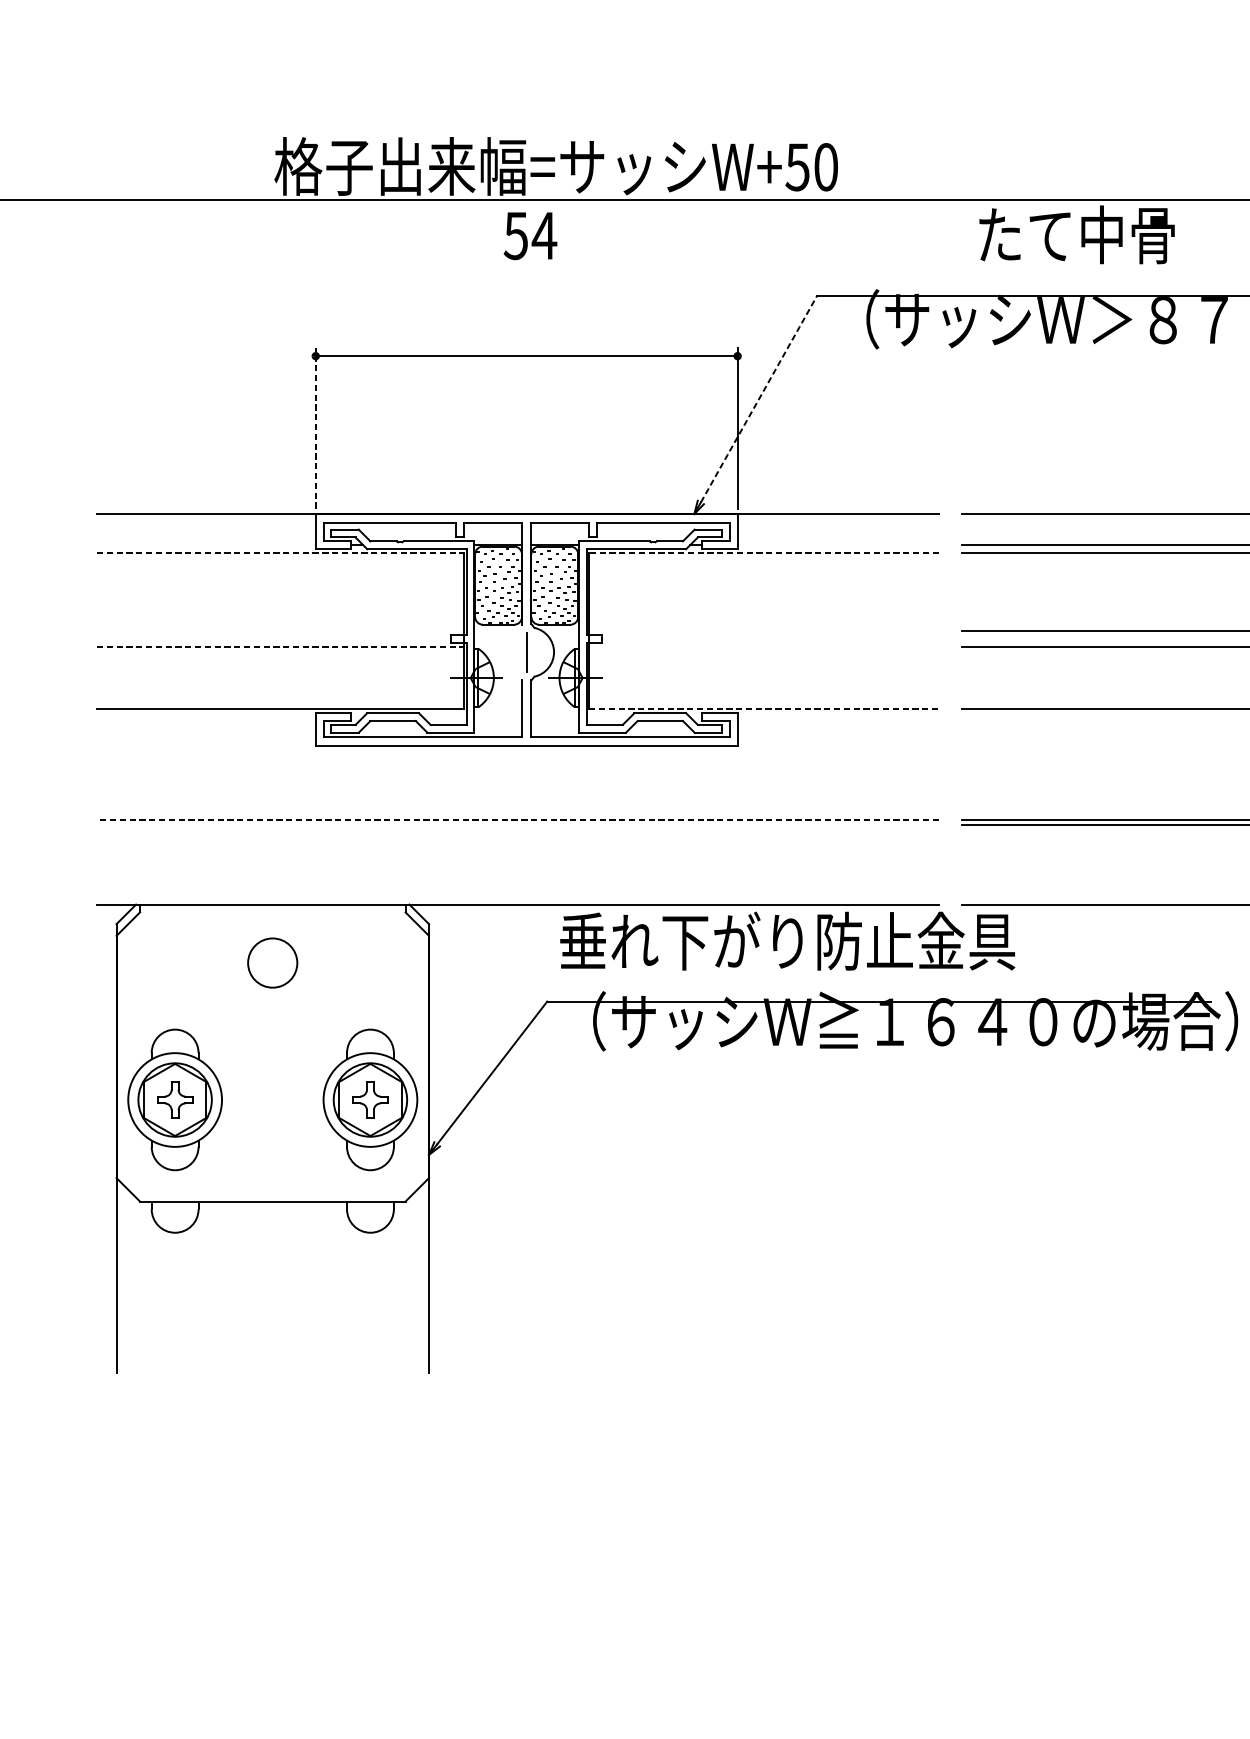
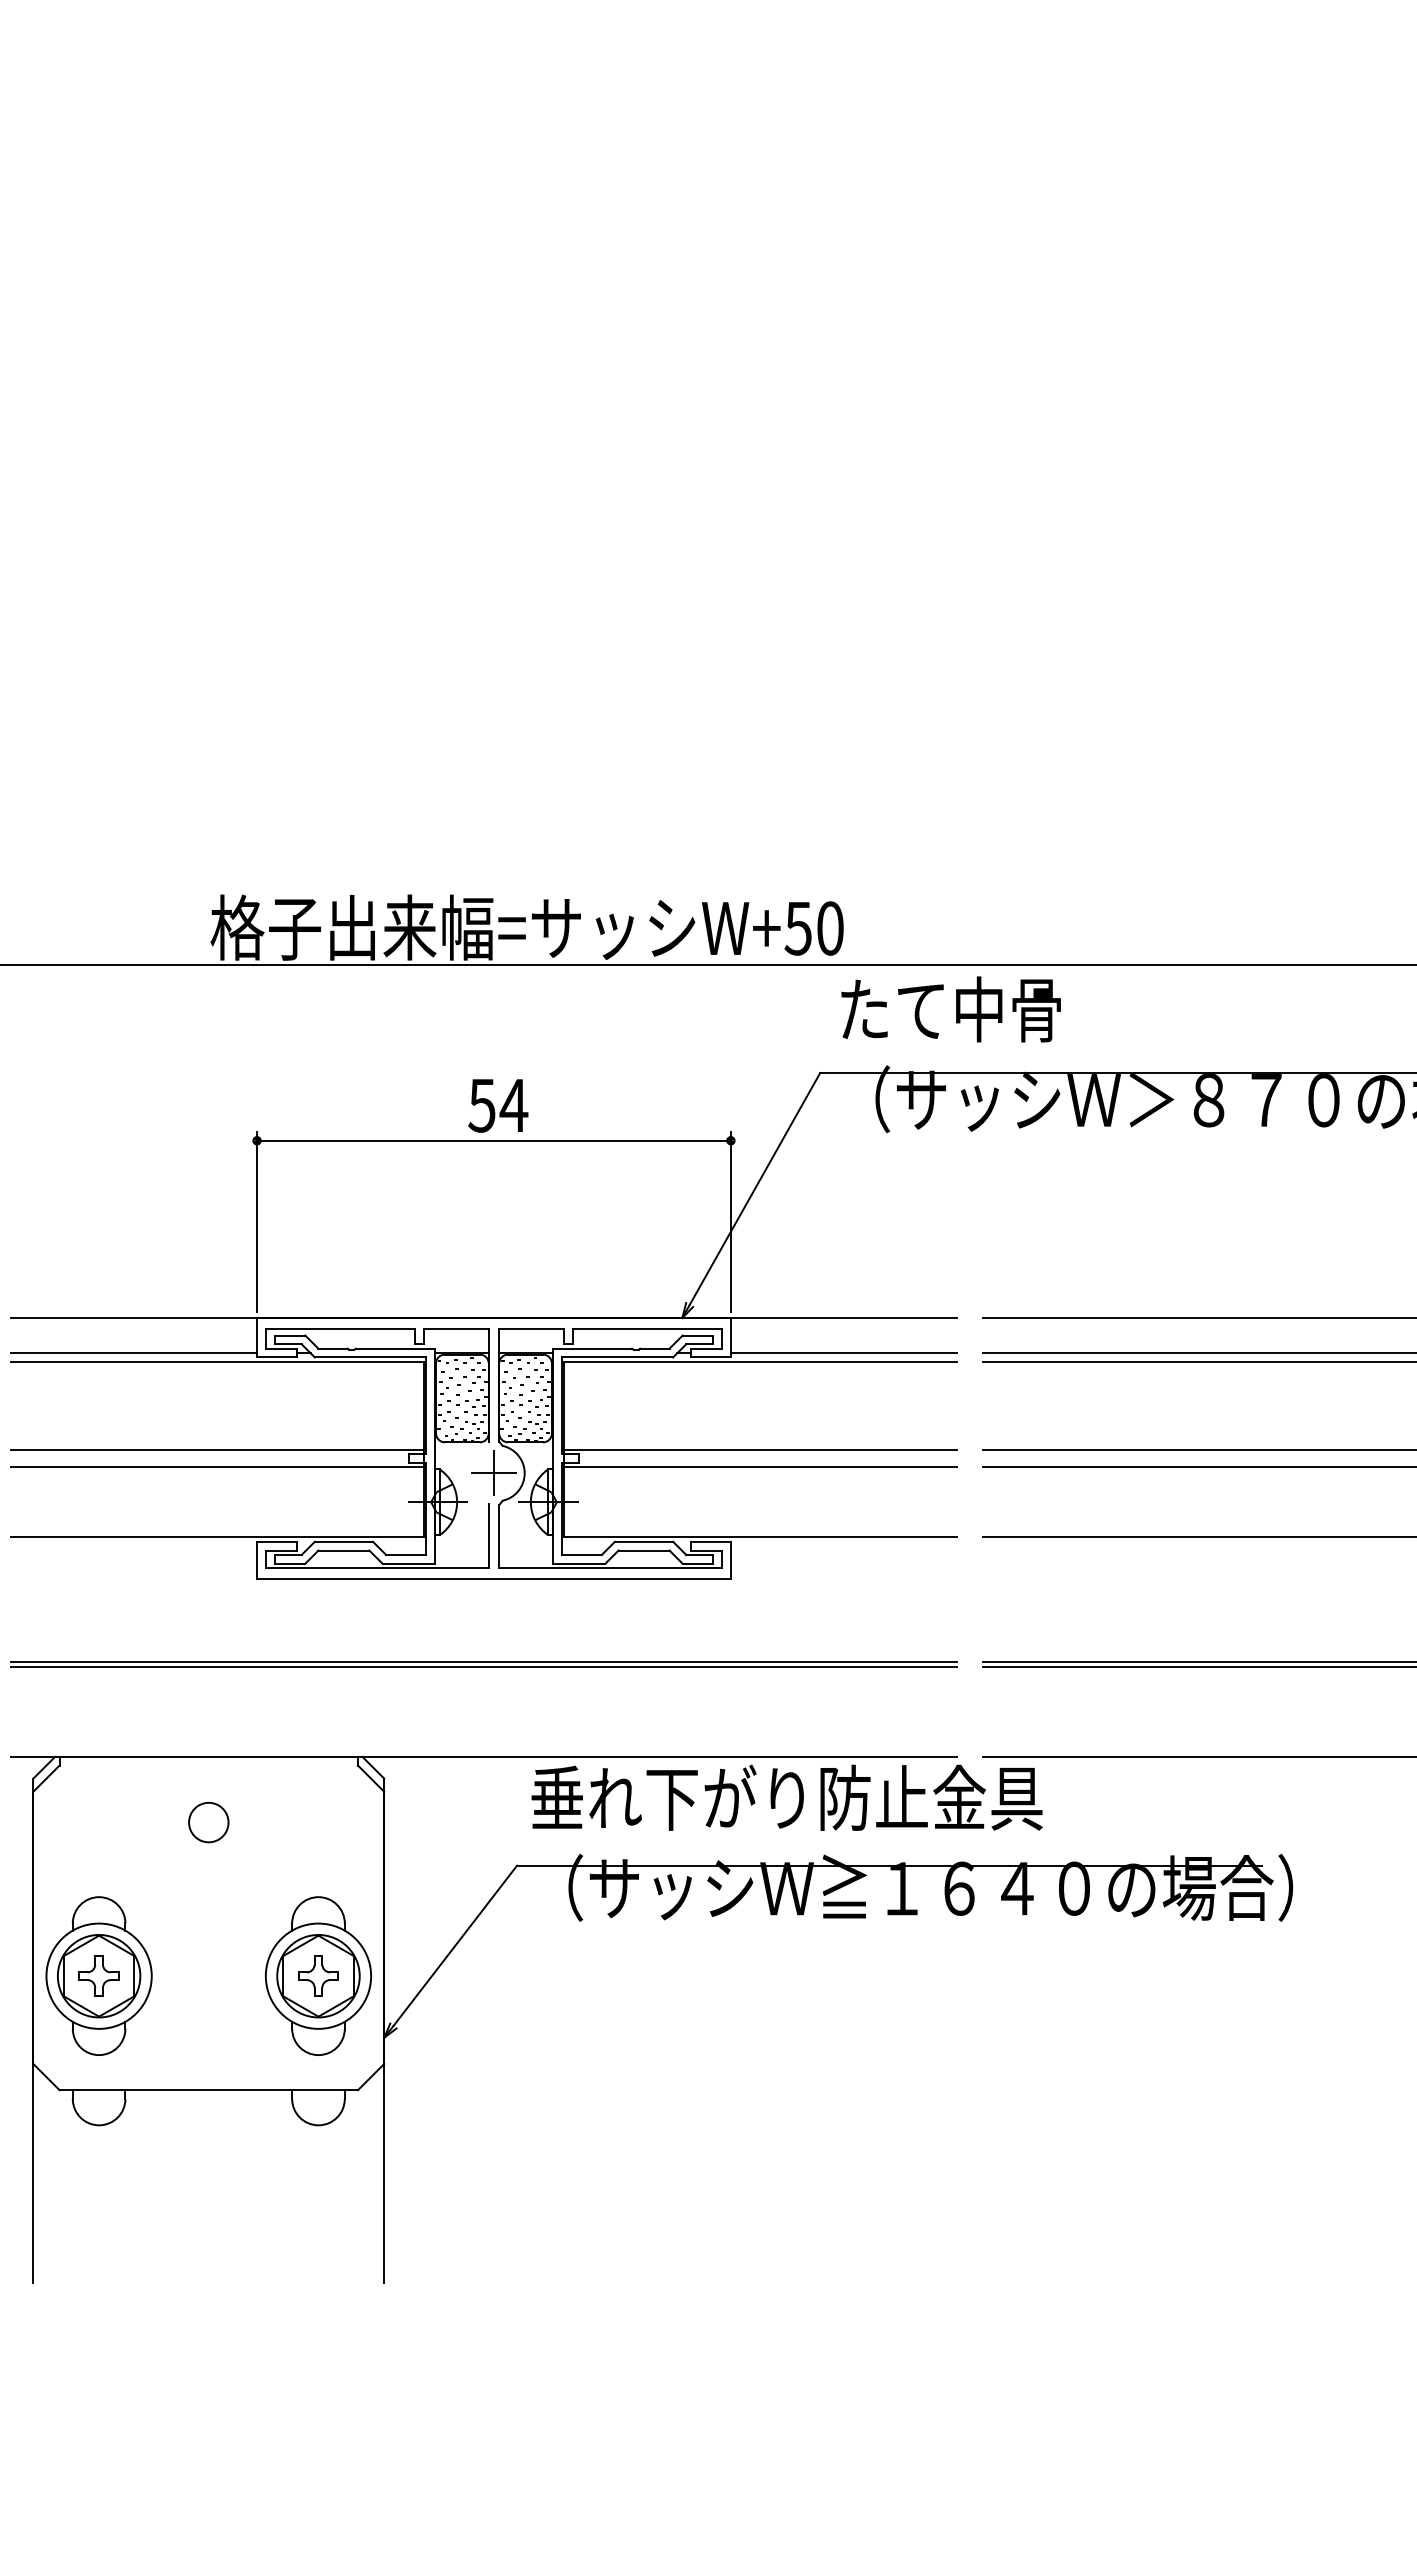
text: (1076, 234) -> (950, 1009), moved
text: (530, 235) -> (498, 1105), moved
line: (759, 398) -> (755, 1188), dashed -> solid
line: (316, 428) -> (257, 1221), dashed -> solid
line: (206, 545) -> (134, 1353), added
line: (837, 545) -> (843, 1353), added
line: (281, 552) -> (218, 1361), dashed -> solid
line: (763, 552) -> (760, 1361), dashed -> solid
line: (280, 631) -> (217, 1449), added
line: (763, 631) -> (760, 1449), added
line: (281, 647) -> (218, 1467), dashed -> solid
line: (763, 647) -> (760, 1467), added
line: (526, 652) -> (493, 1473), added
line: (764, 709) -> (761, 1537), dashed -> solid
line: (518, 819) -> (484, 1661), dashed -> solid
line: (517, 825) -> (483, 1667), added
circle: (272, 963) -> (208, 1822), size x0.71

